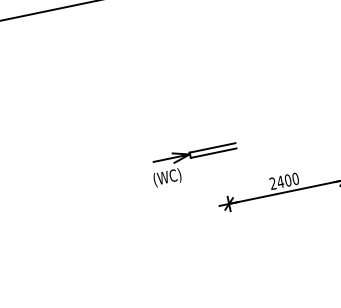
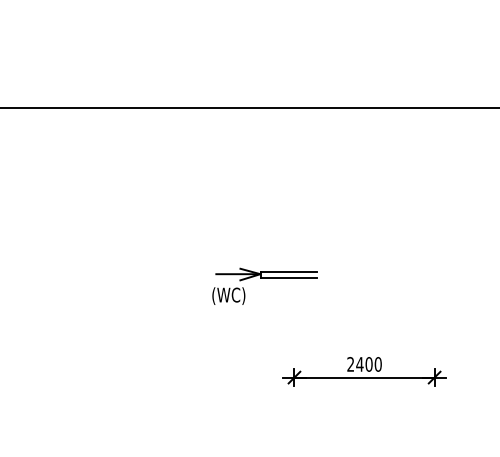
part: (193, 157) -> (264, 278), moved

